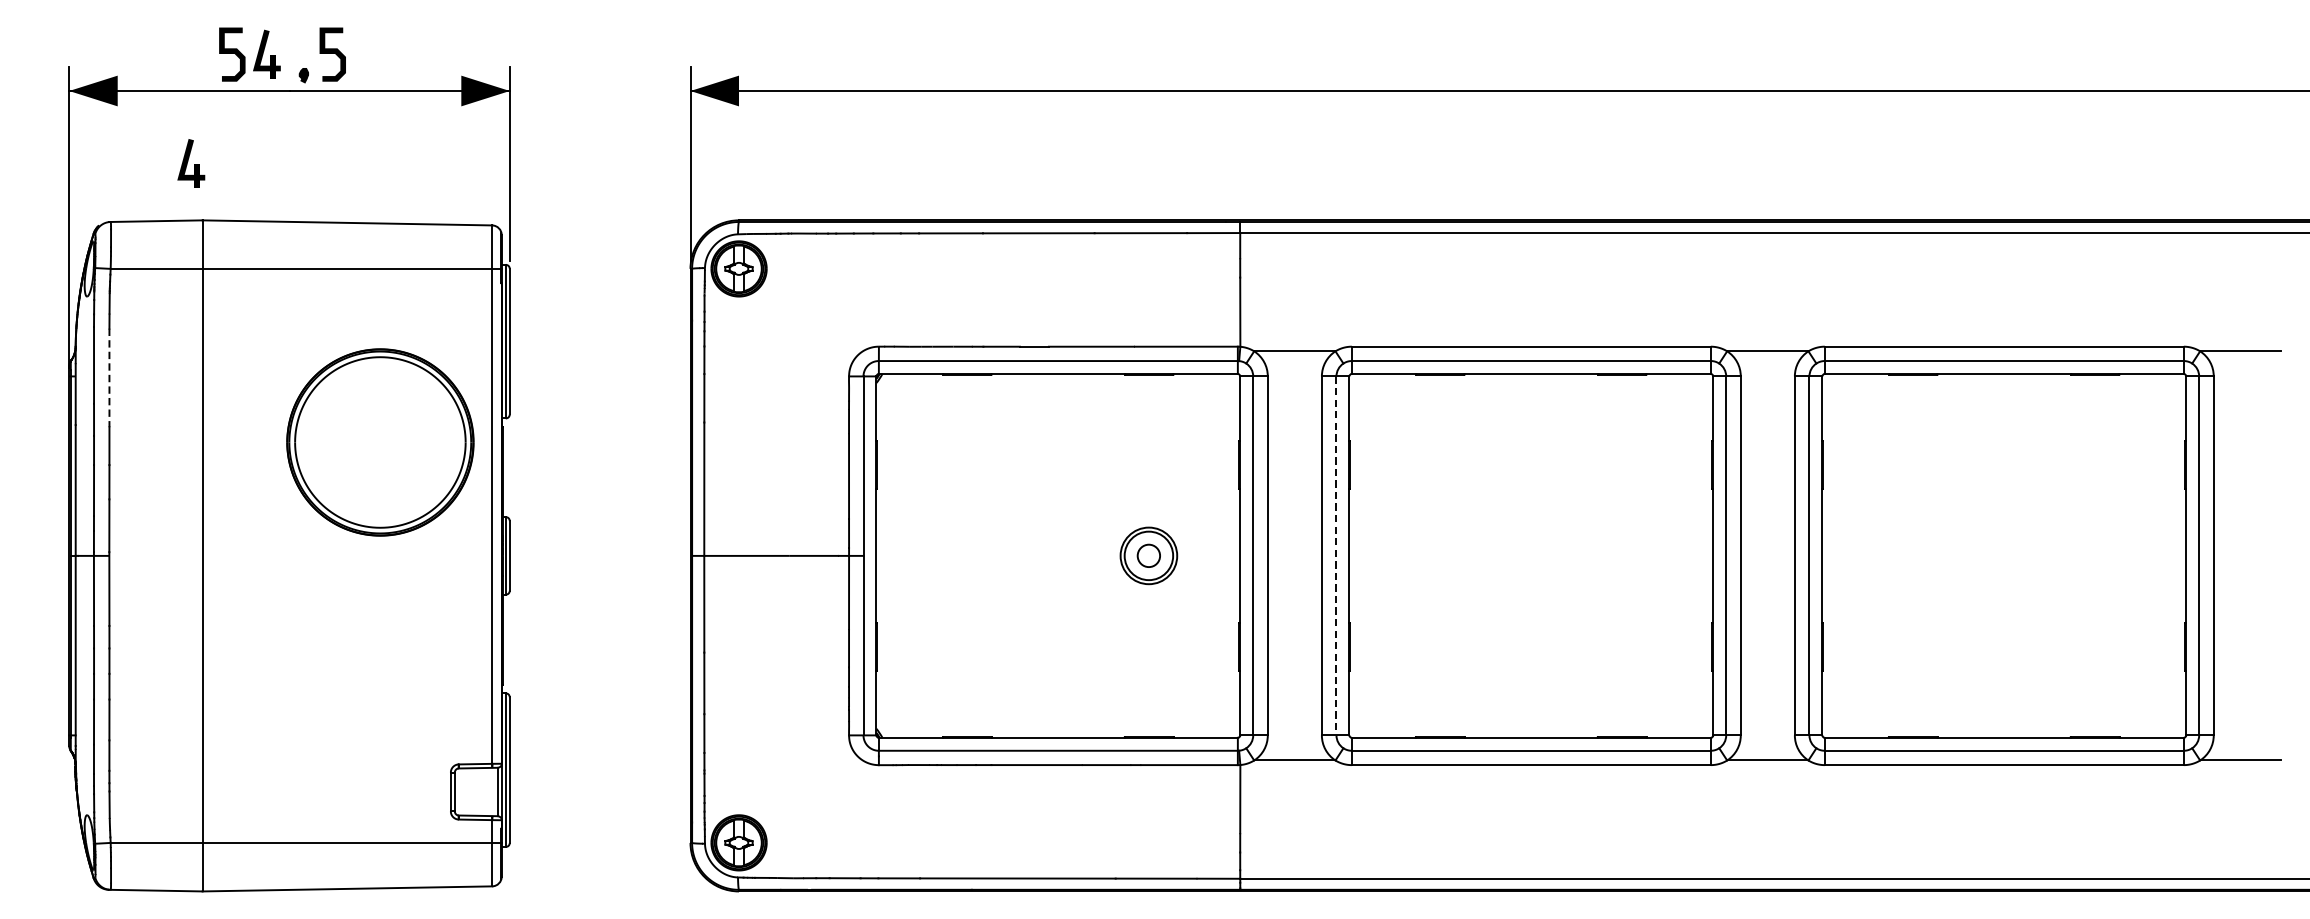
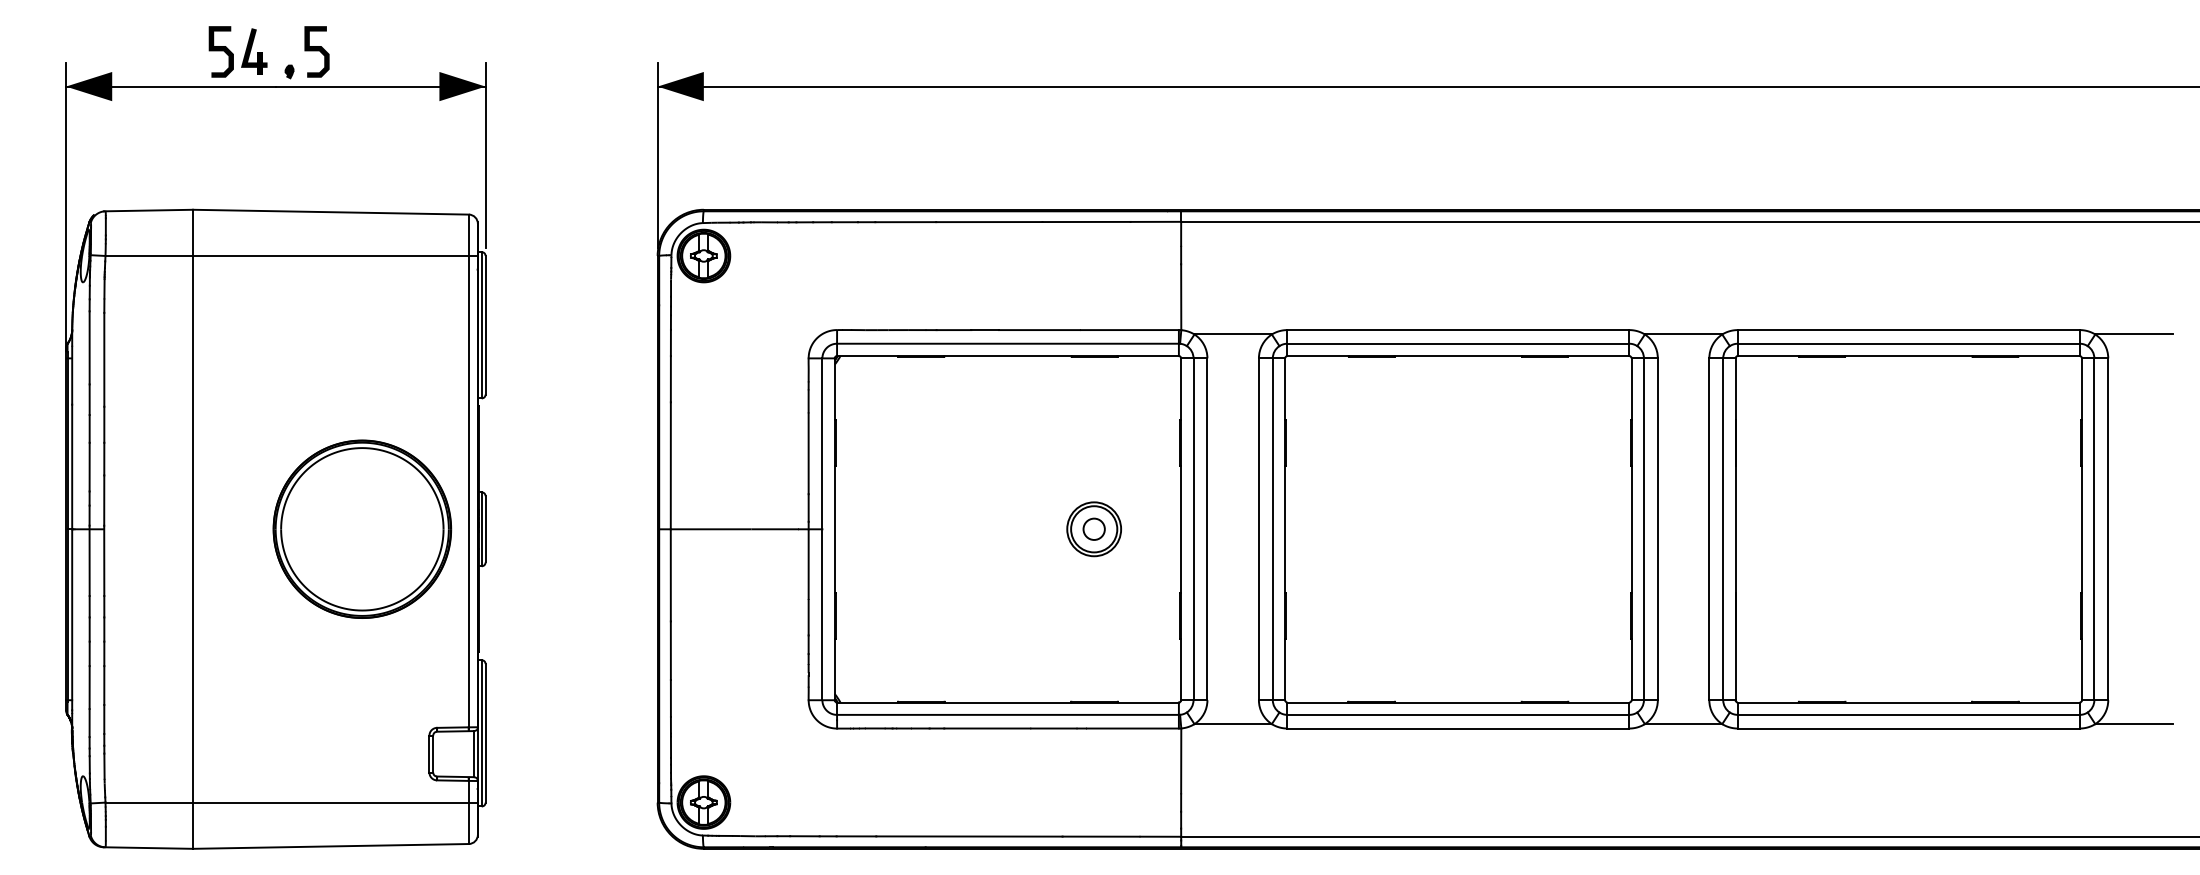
part: (191, 163) -> (182, 155), removed
line: (109, 377) -> (104, 359), dashed -> solid
part: (380, 441) -> (362, 528), moved
line: (1336, 556) -> (1272, 529), dashed -> solid

